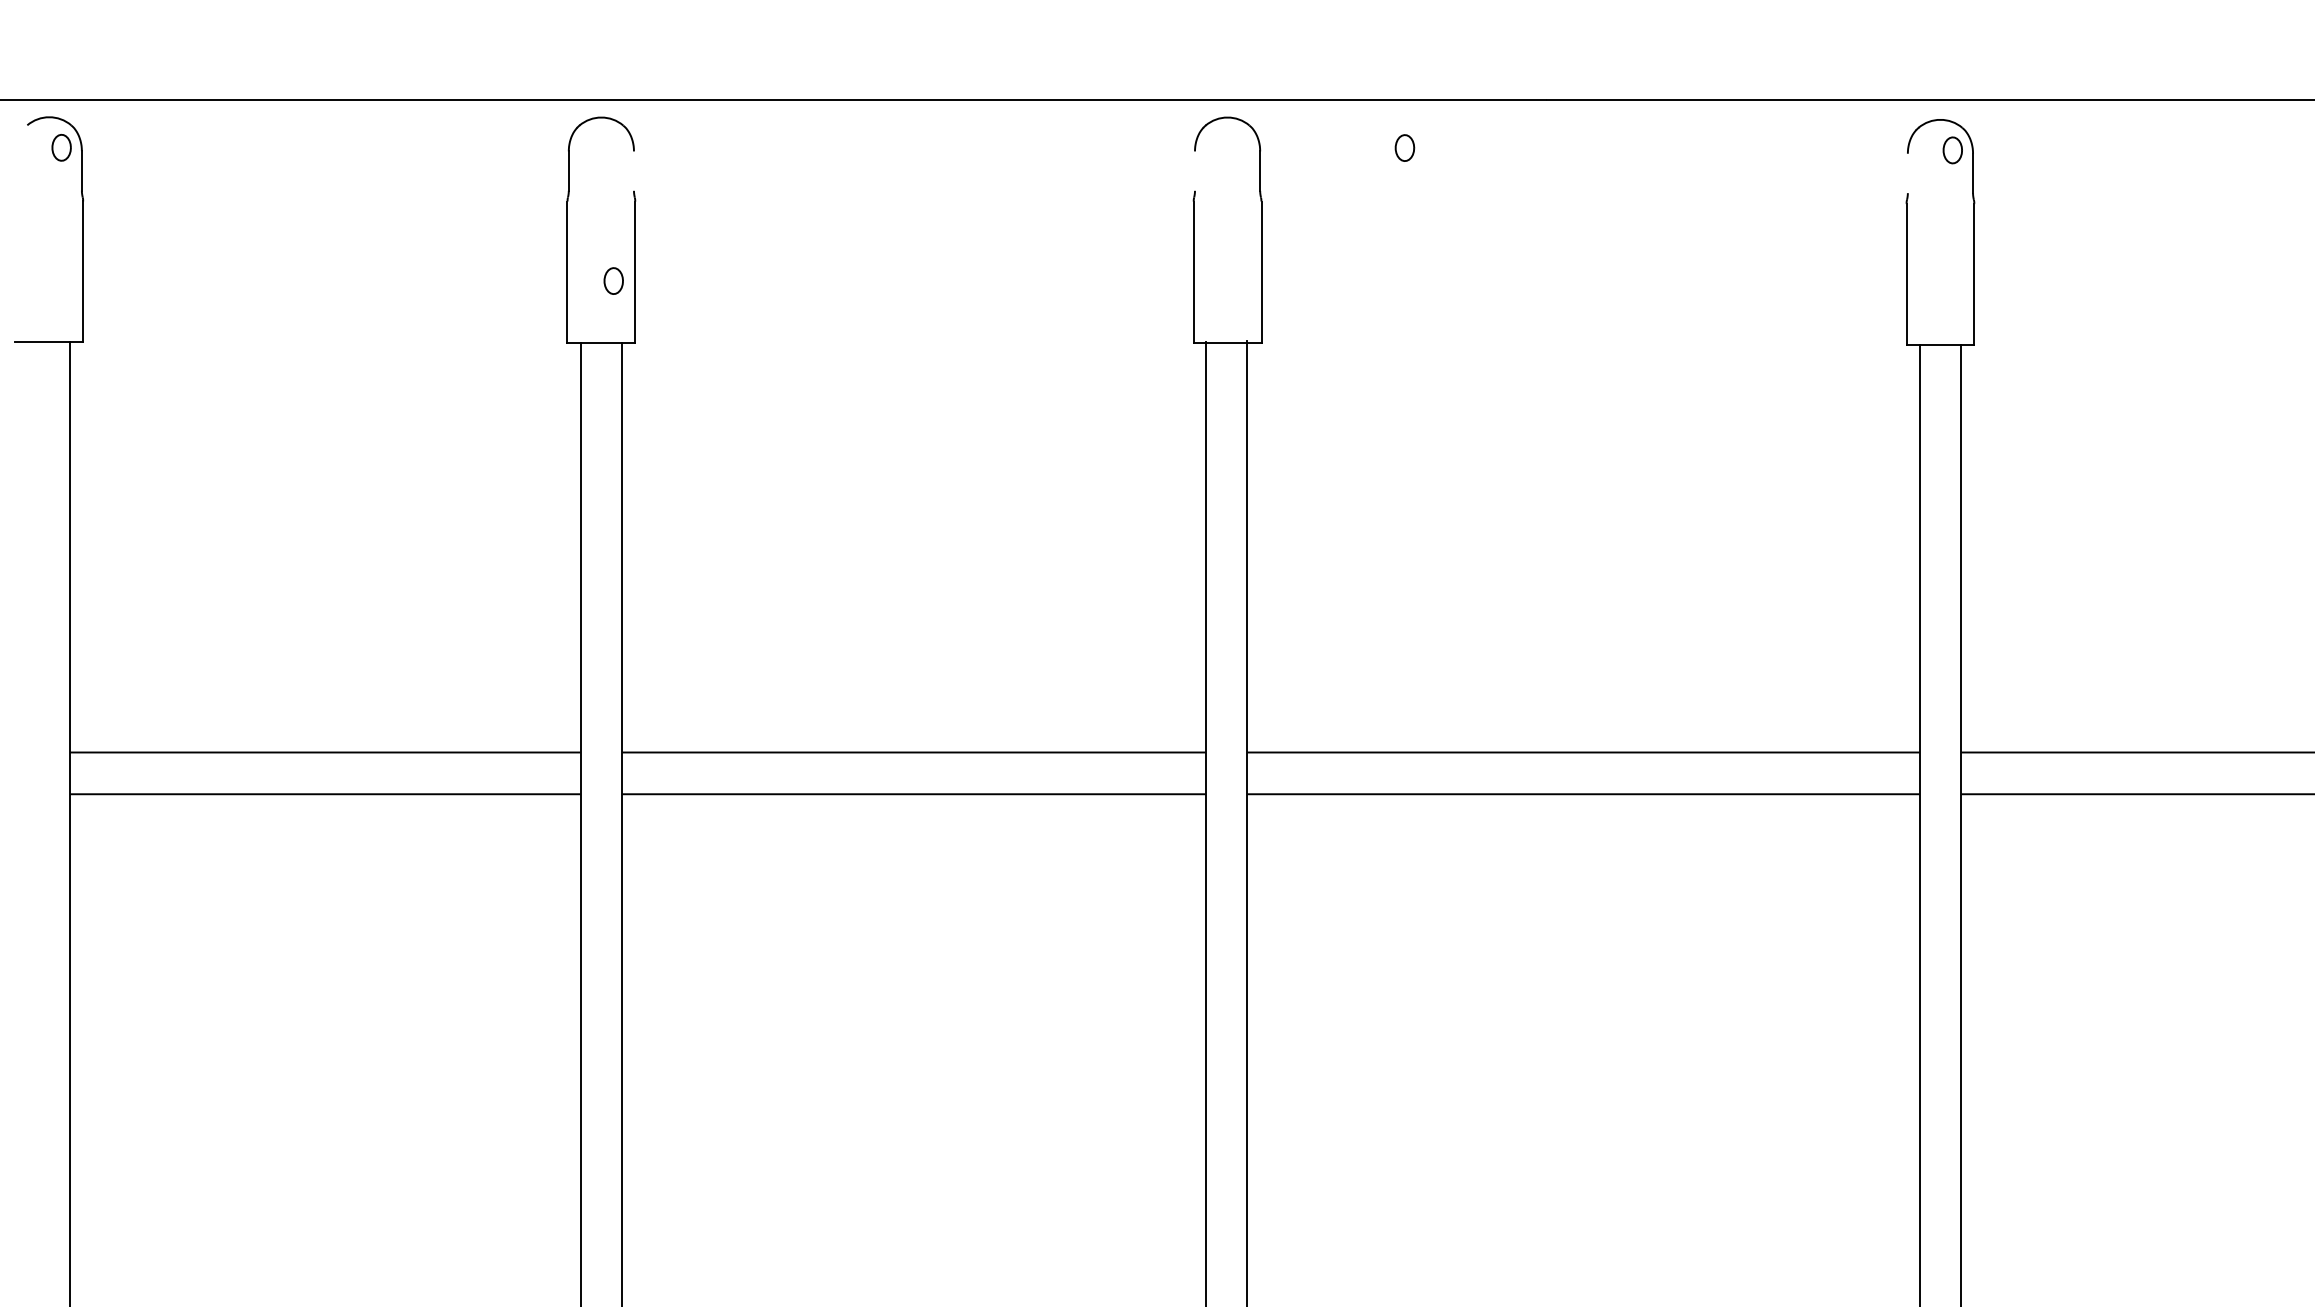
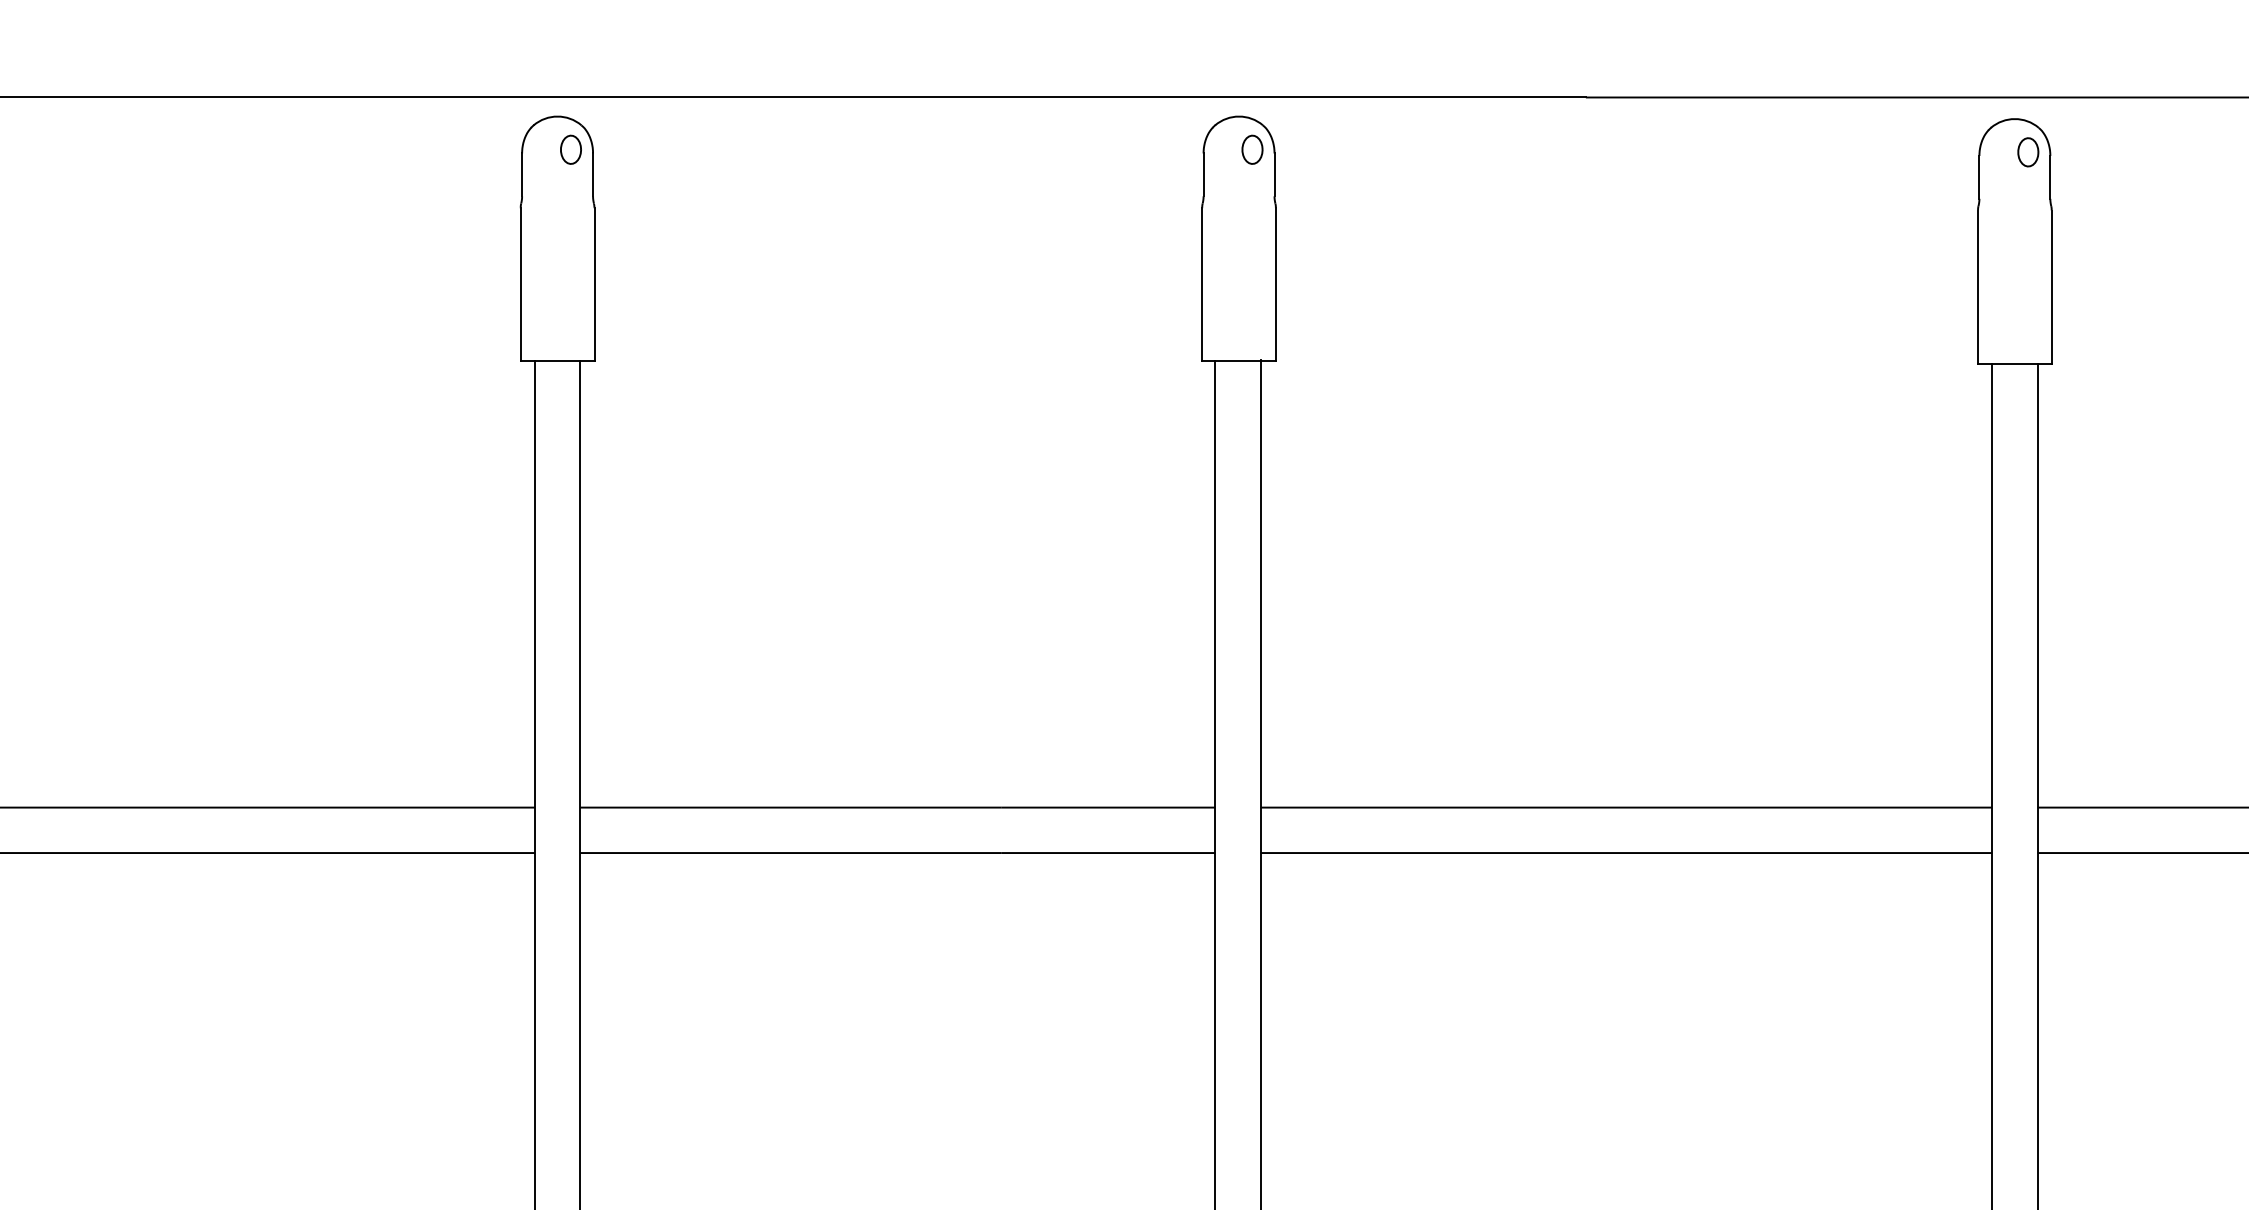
part: (1404, 147) -> (1252, 149), moved
line: (633, 170) -> (592, 174), added
line: (1195, 170) -> (1204, 174), added
line: (1907, 173) -> (1979, 177), added
part: (613, 280) -> (570, 149), moved

